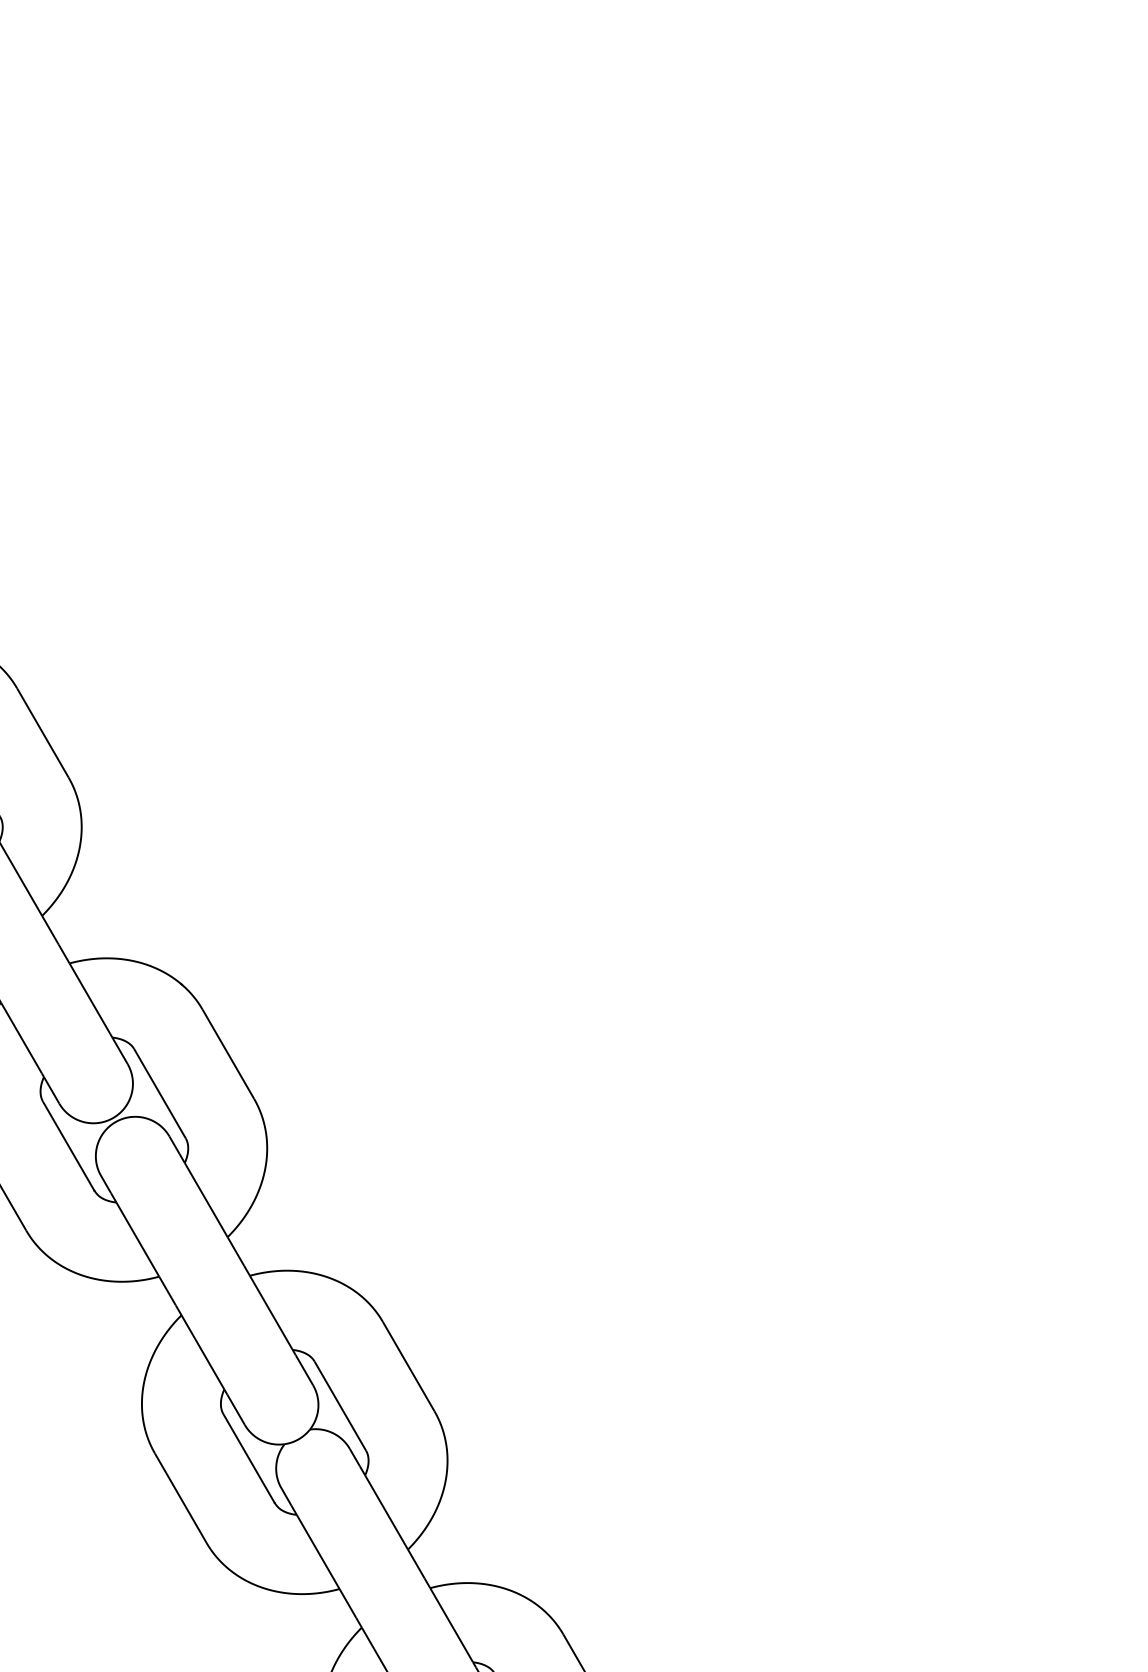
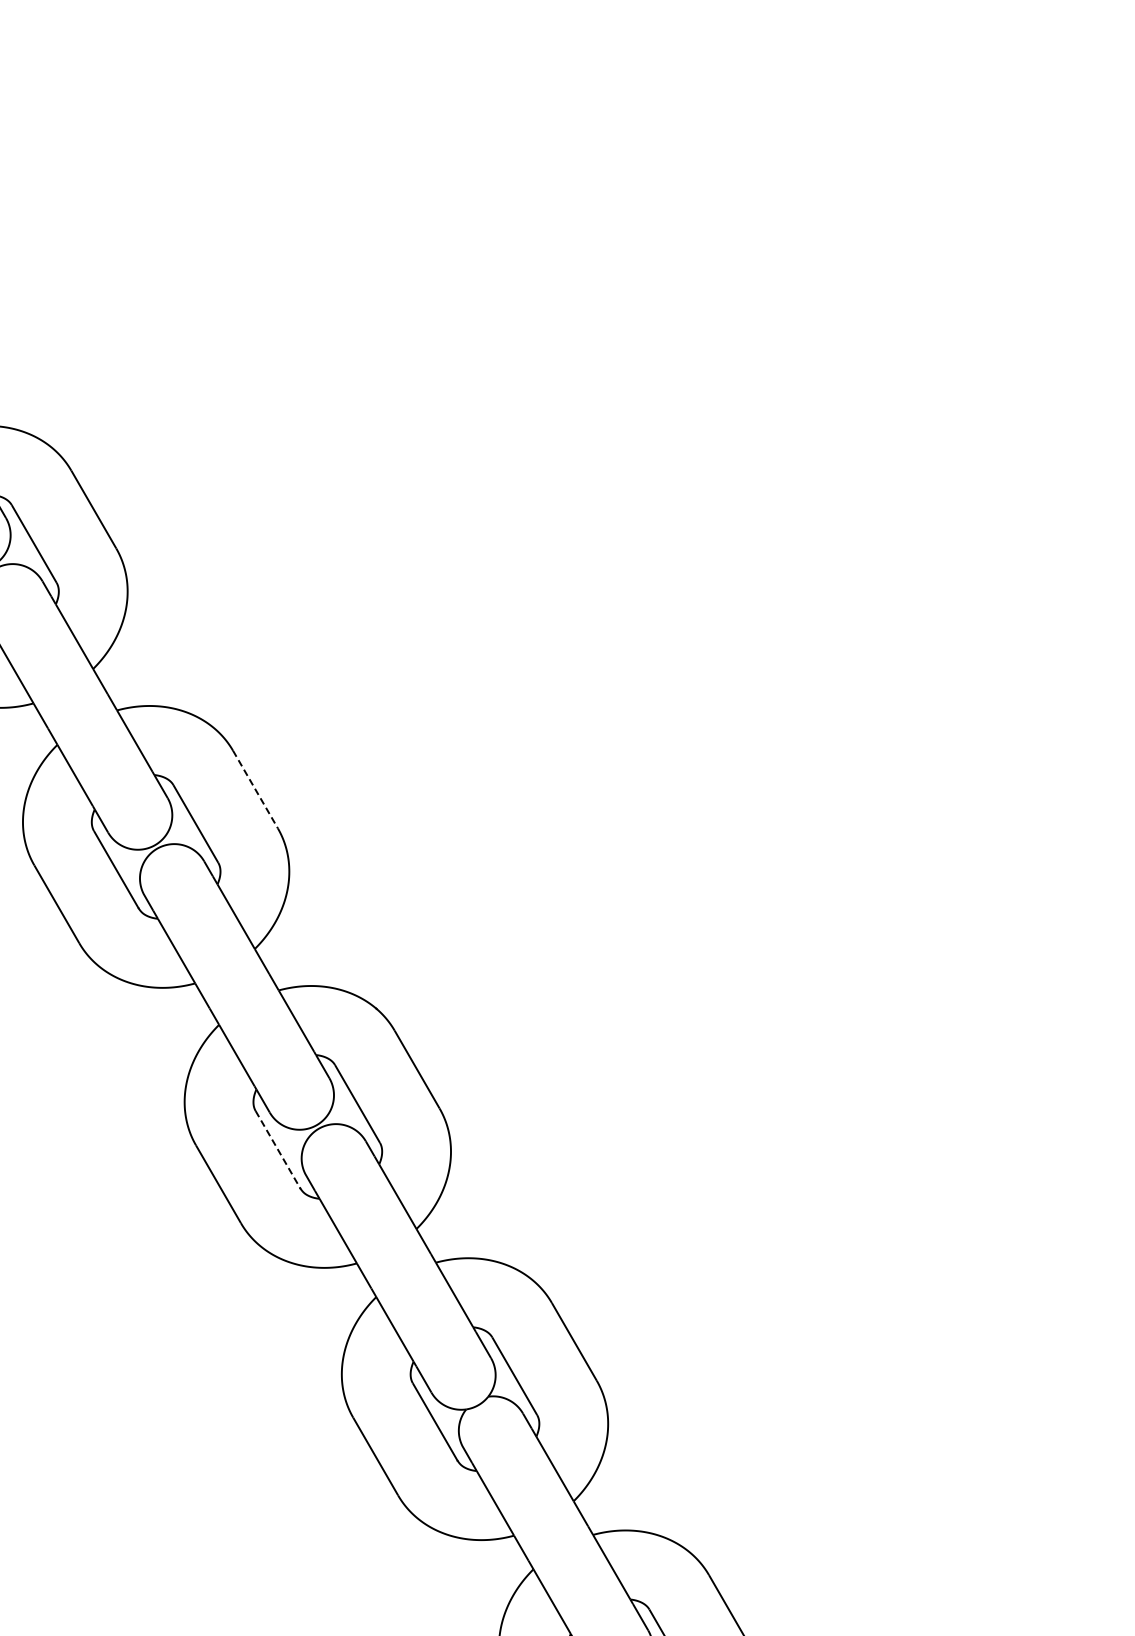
line: (42, 732) -> (255, 789), solid -> dashed
line: (69, 1145) -> (278, 1149), solid -> dashed

